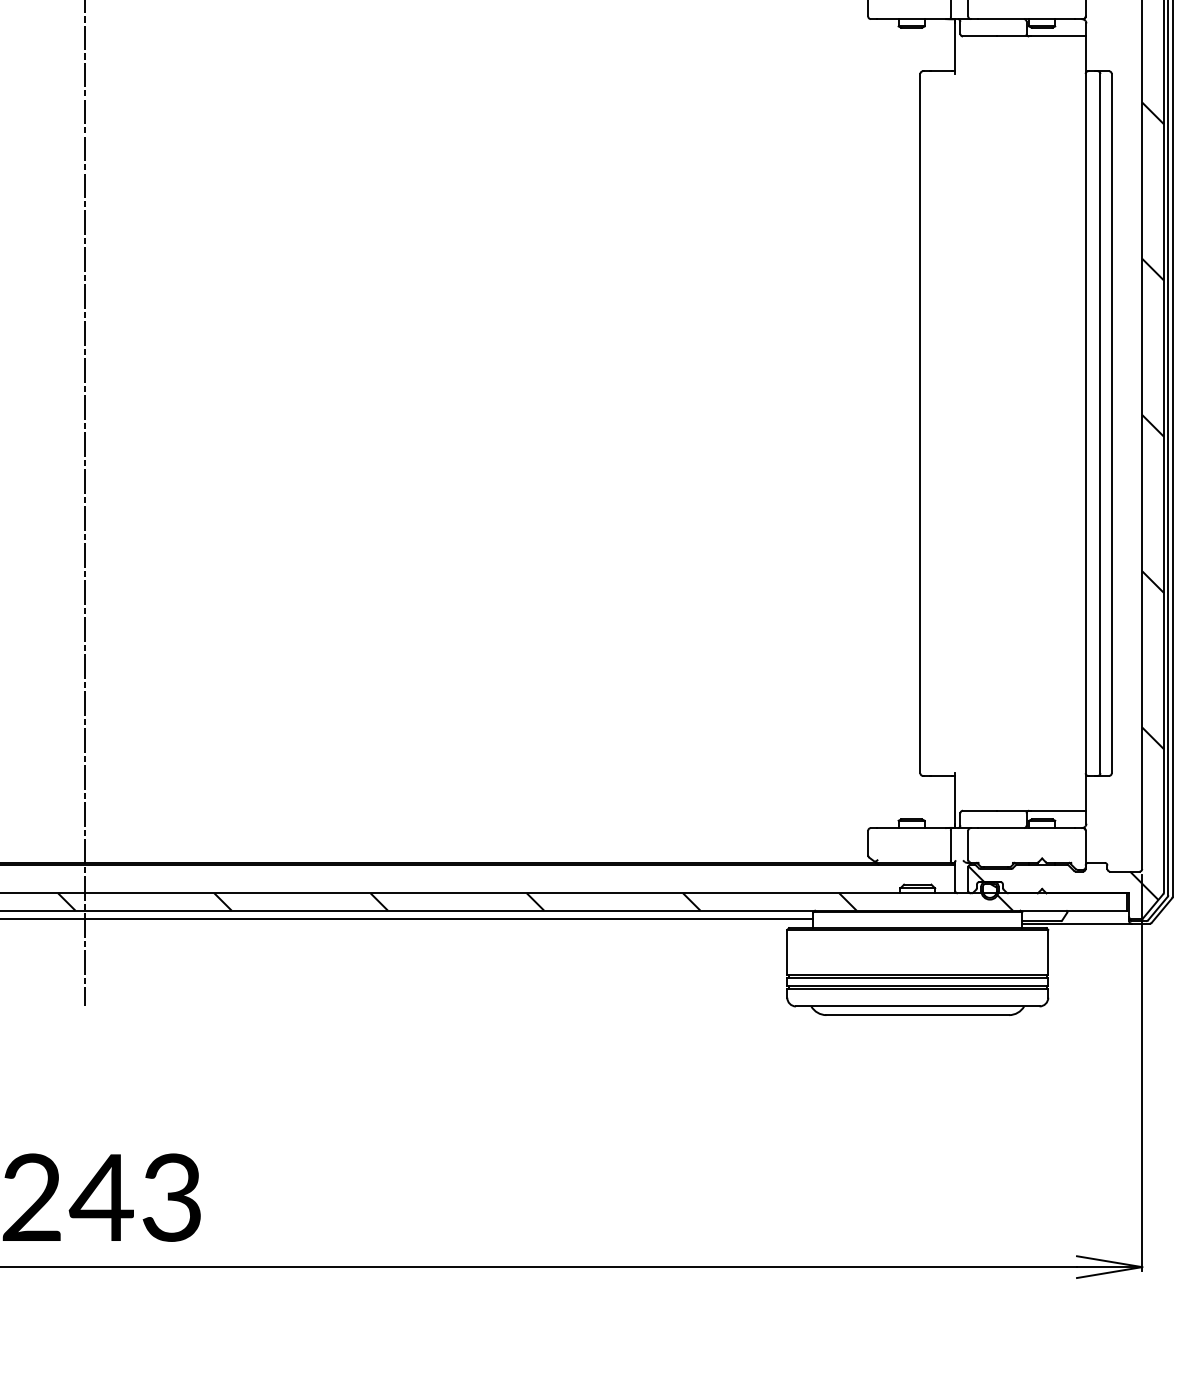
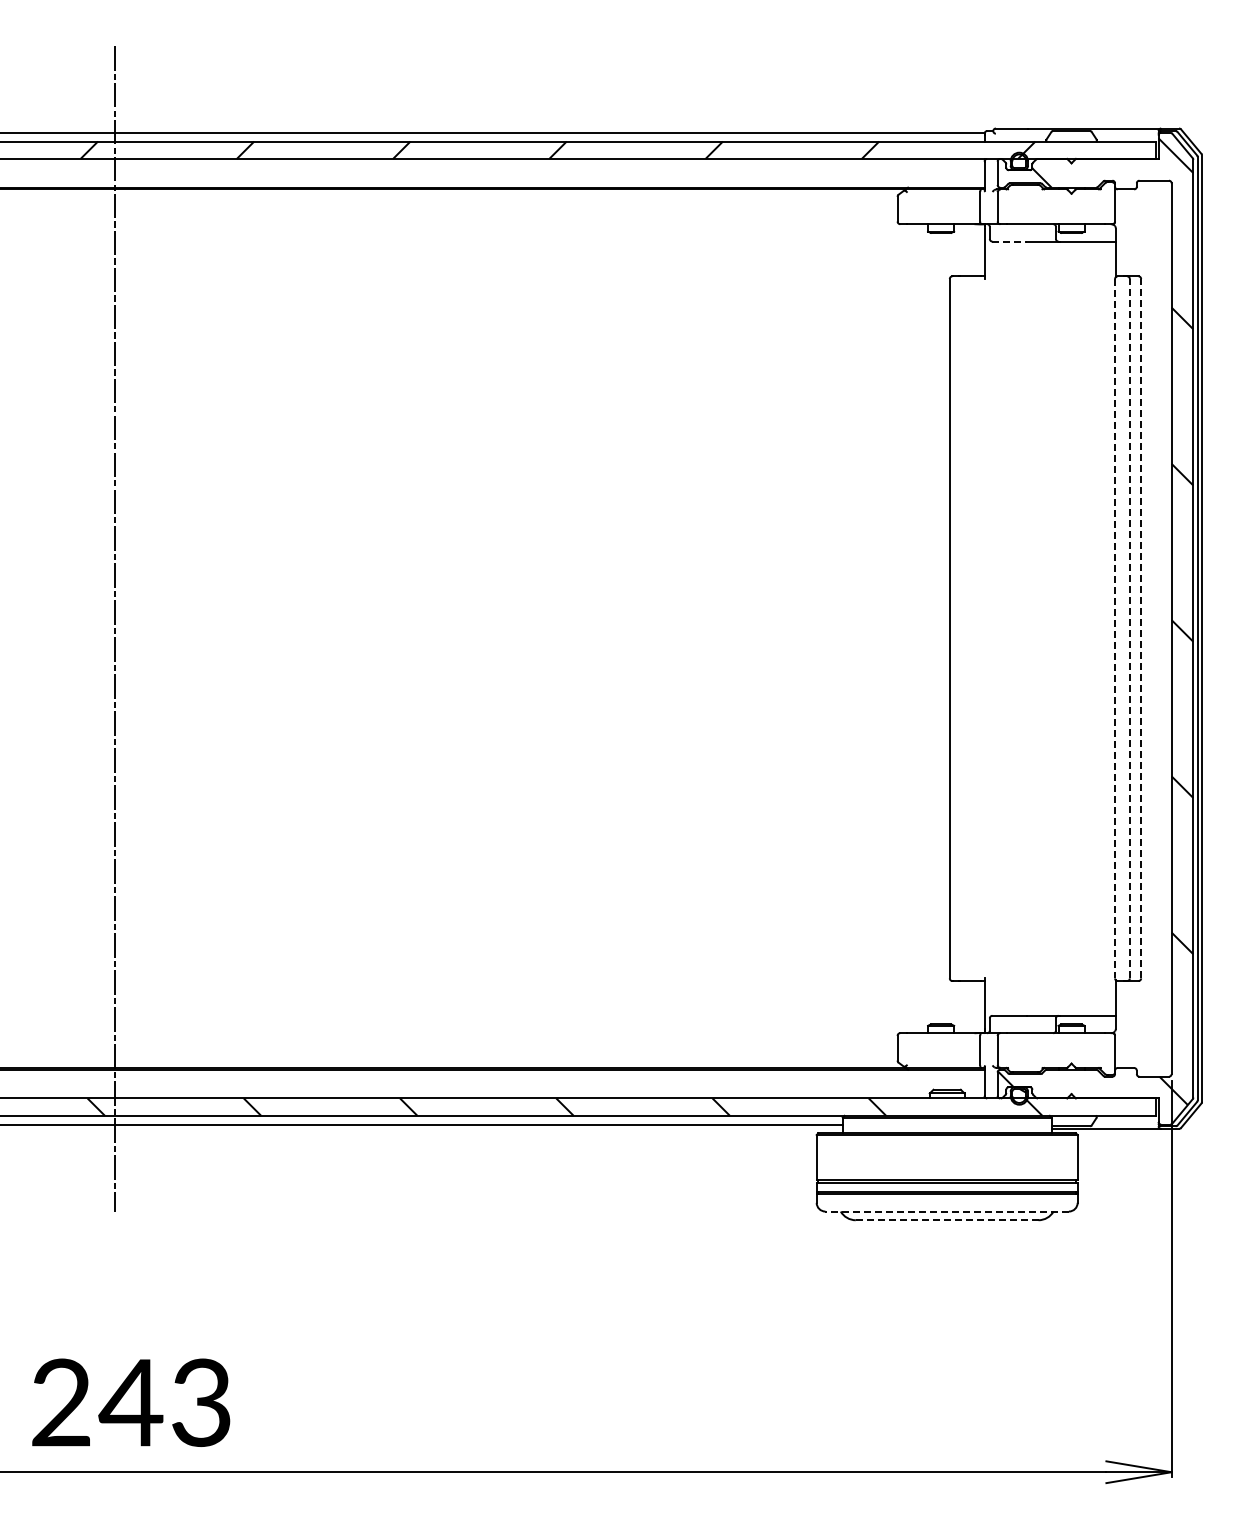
line: (981, 36) -> (1010, 241), solid -> dashed
line: (1086, 423) -> (1115, 628), solid -> dashed
line: (1100, 423) -> (1129, 628), solid -> dashed
line: (1112, 423) -> (1141, 628), solid -> dashed
line: (918, 1006) -> (947, 1211), solid -> dashed
line: (918, 1015) -> (947, 1220), solid -> dashed

